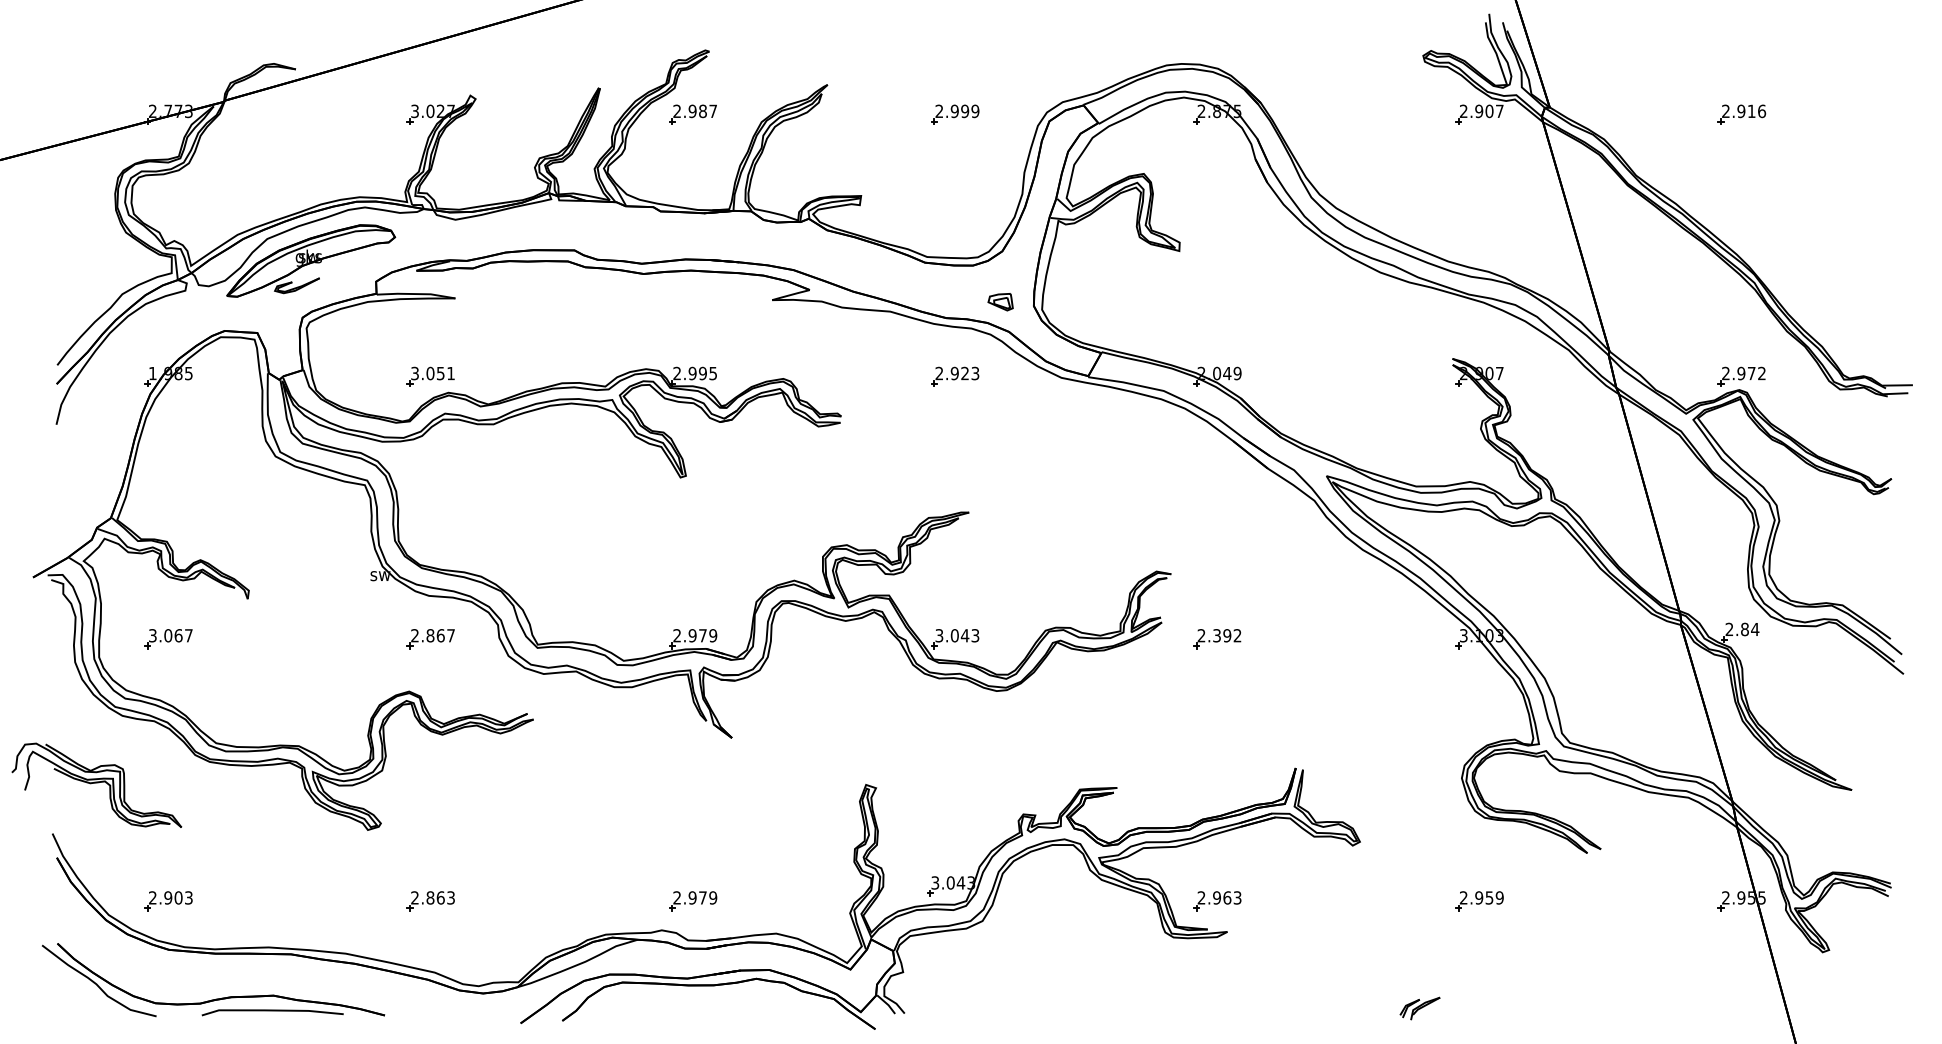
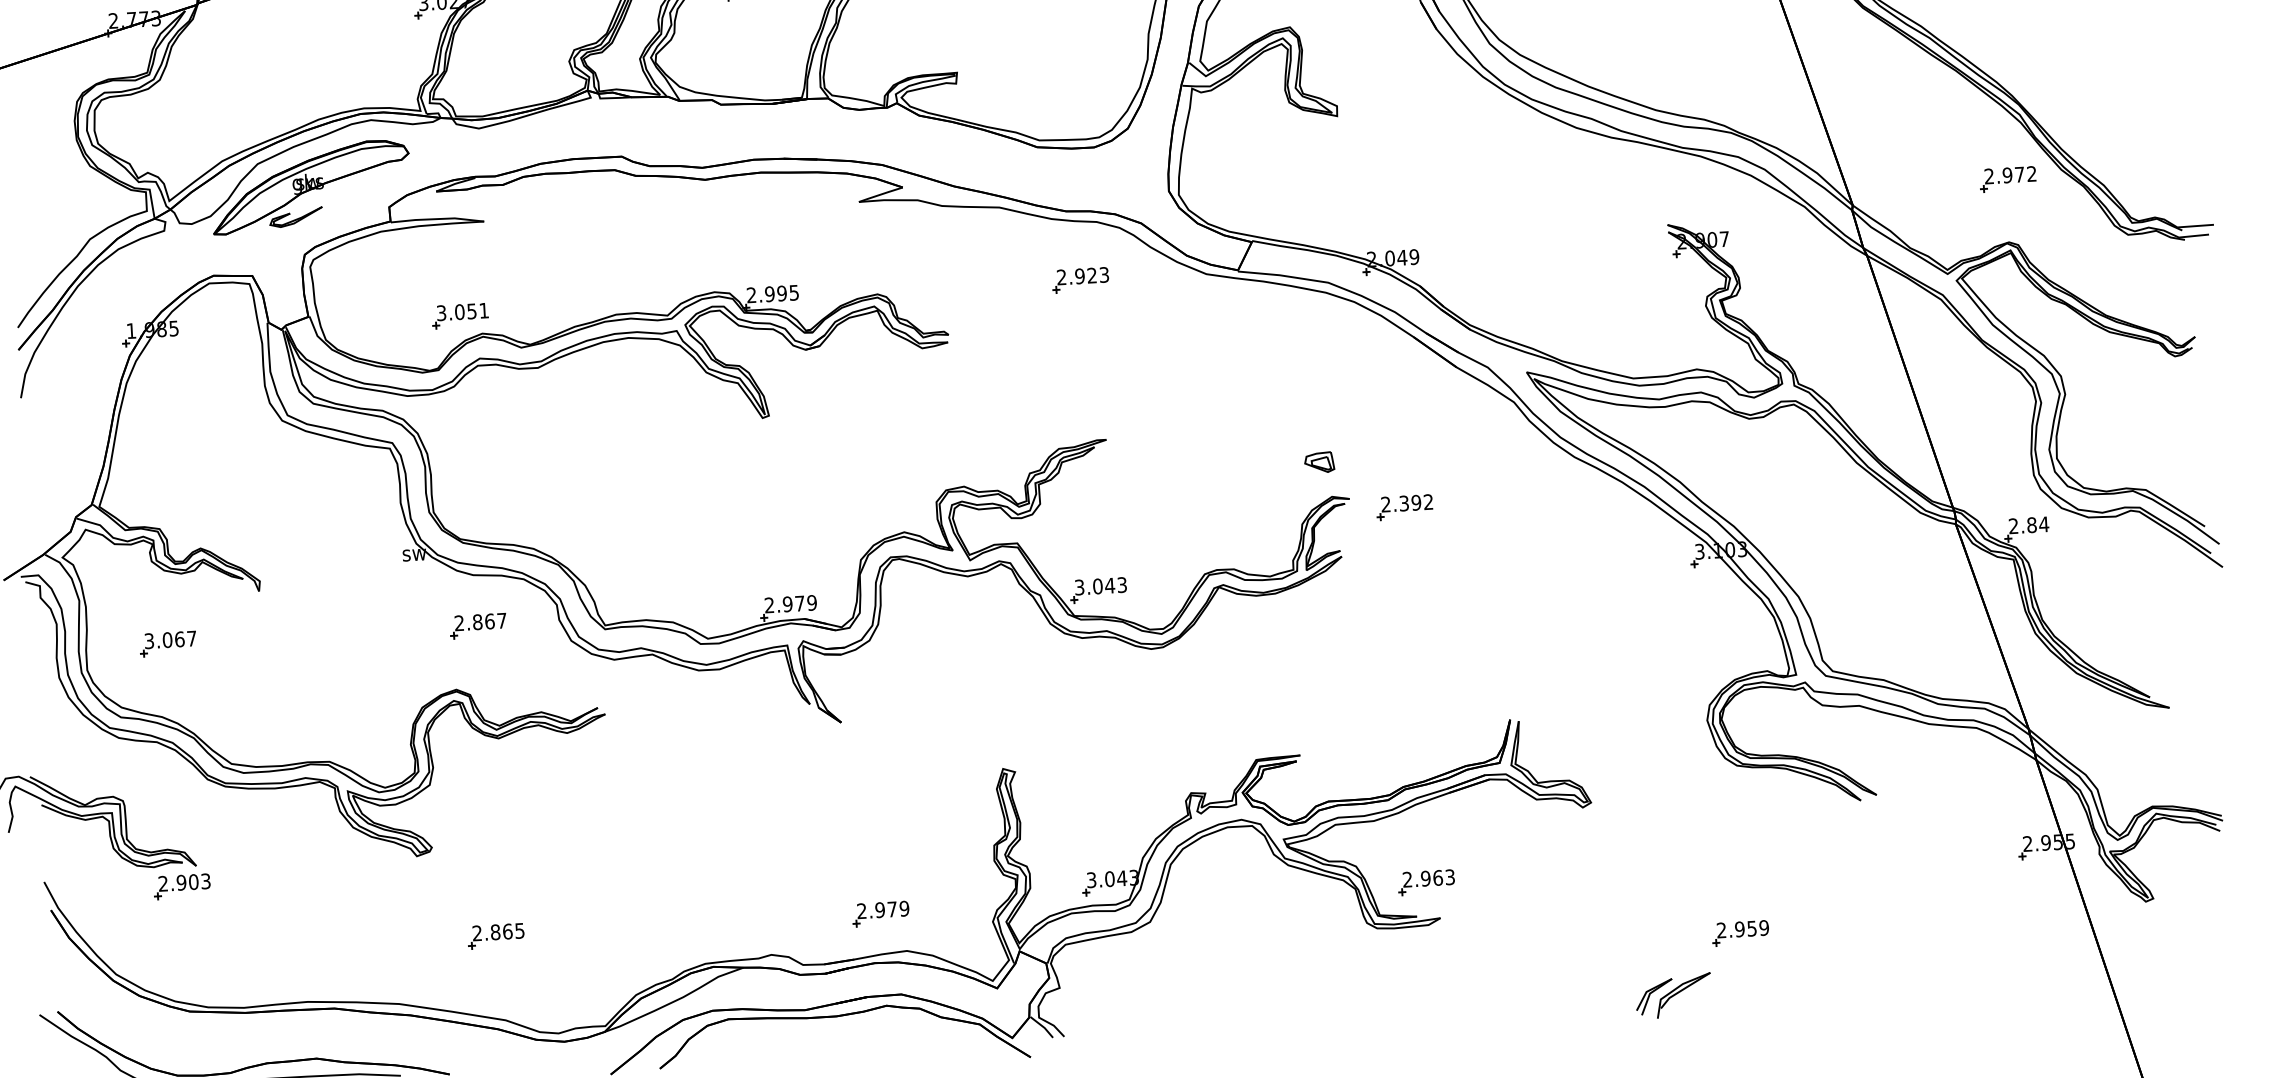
part: (1000, 302) -> (1319, 463), moved
part: (1741, 376) -> (2007, 178), moved
part: (1217, 639) -> (1405, 507), moved
text: (450, 897) -> (519, 930), 2.863 -> 2.865
part: (168, 901) -> (182, 886), moved
part: (693, 901) -> (881, 914), moved
part: (1479, 901) -> (1740, 933), moved
part: (1419, 1008) -> (1672, 995), size x1.6

